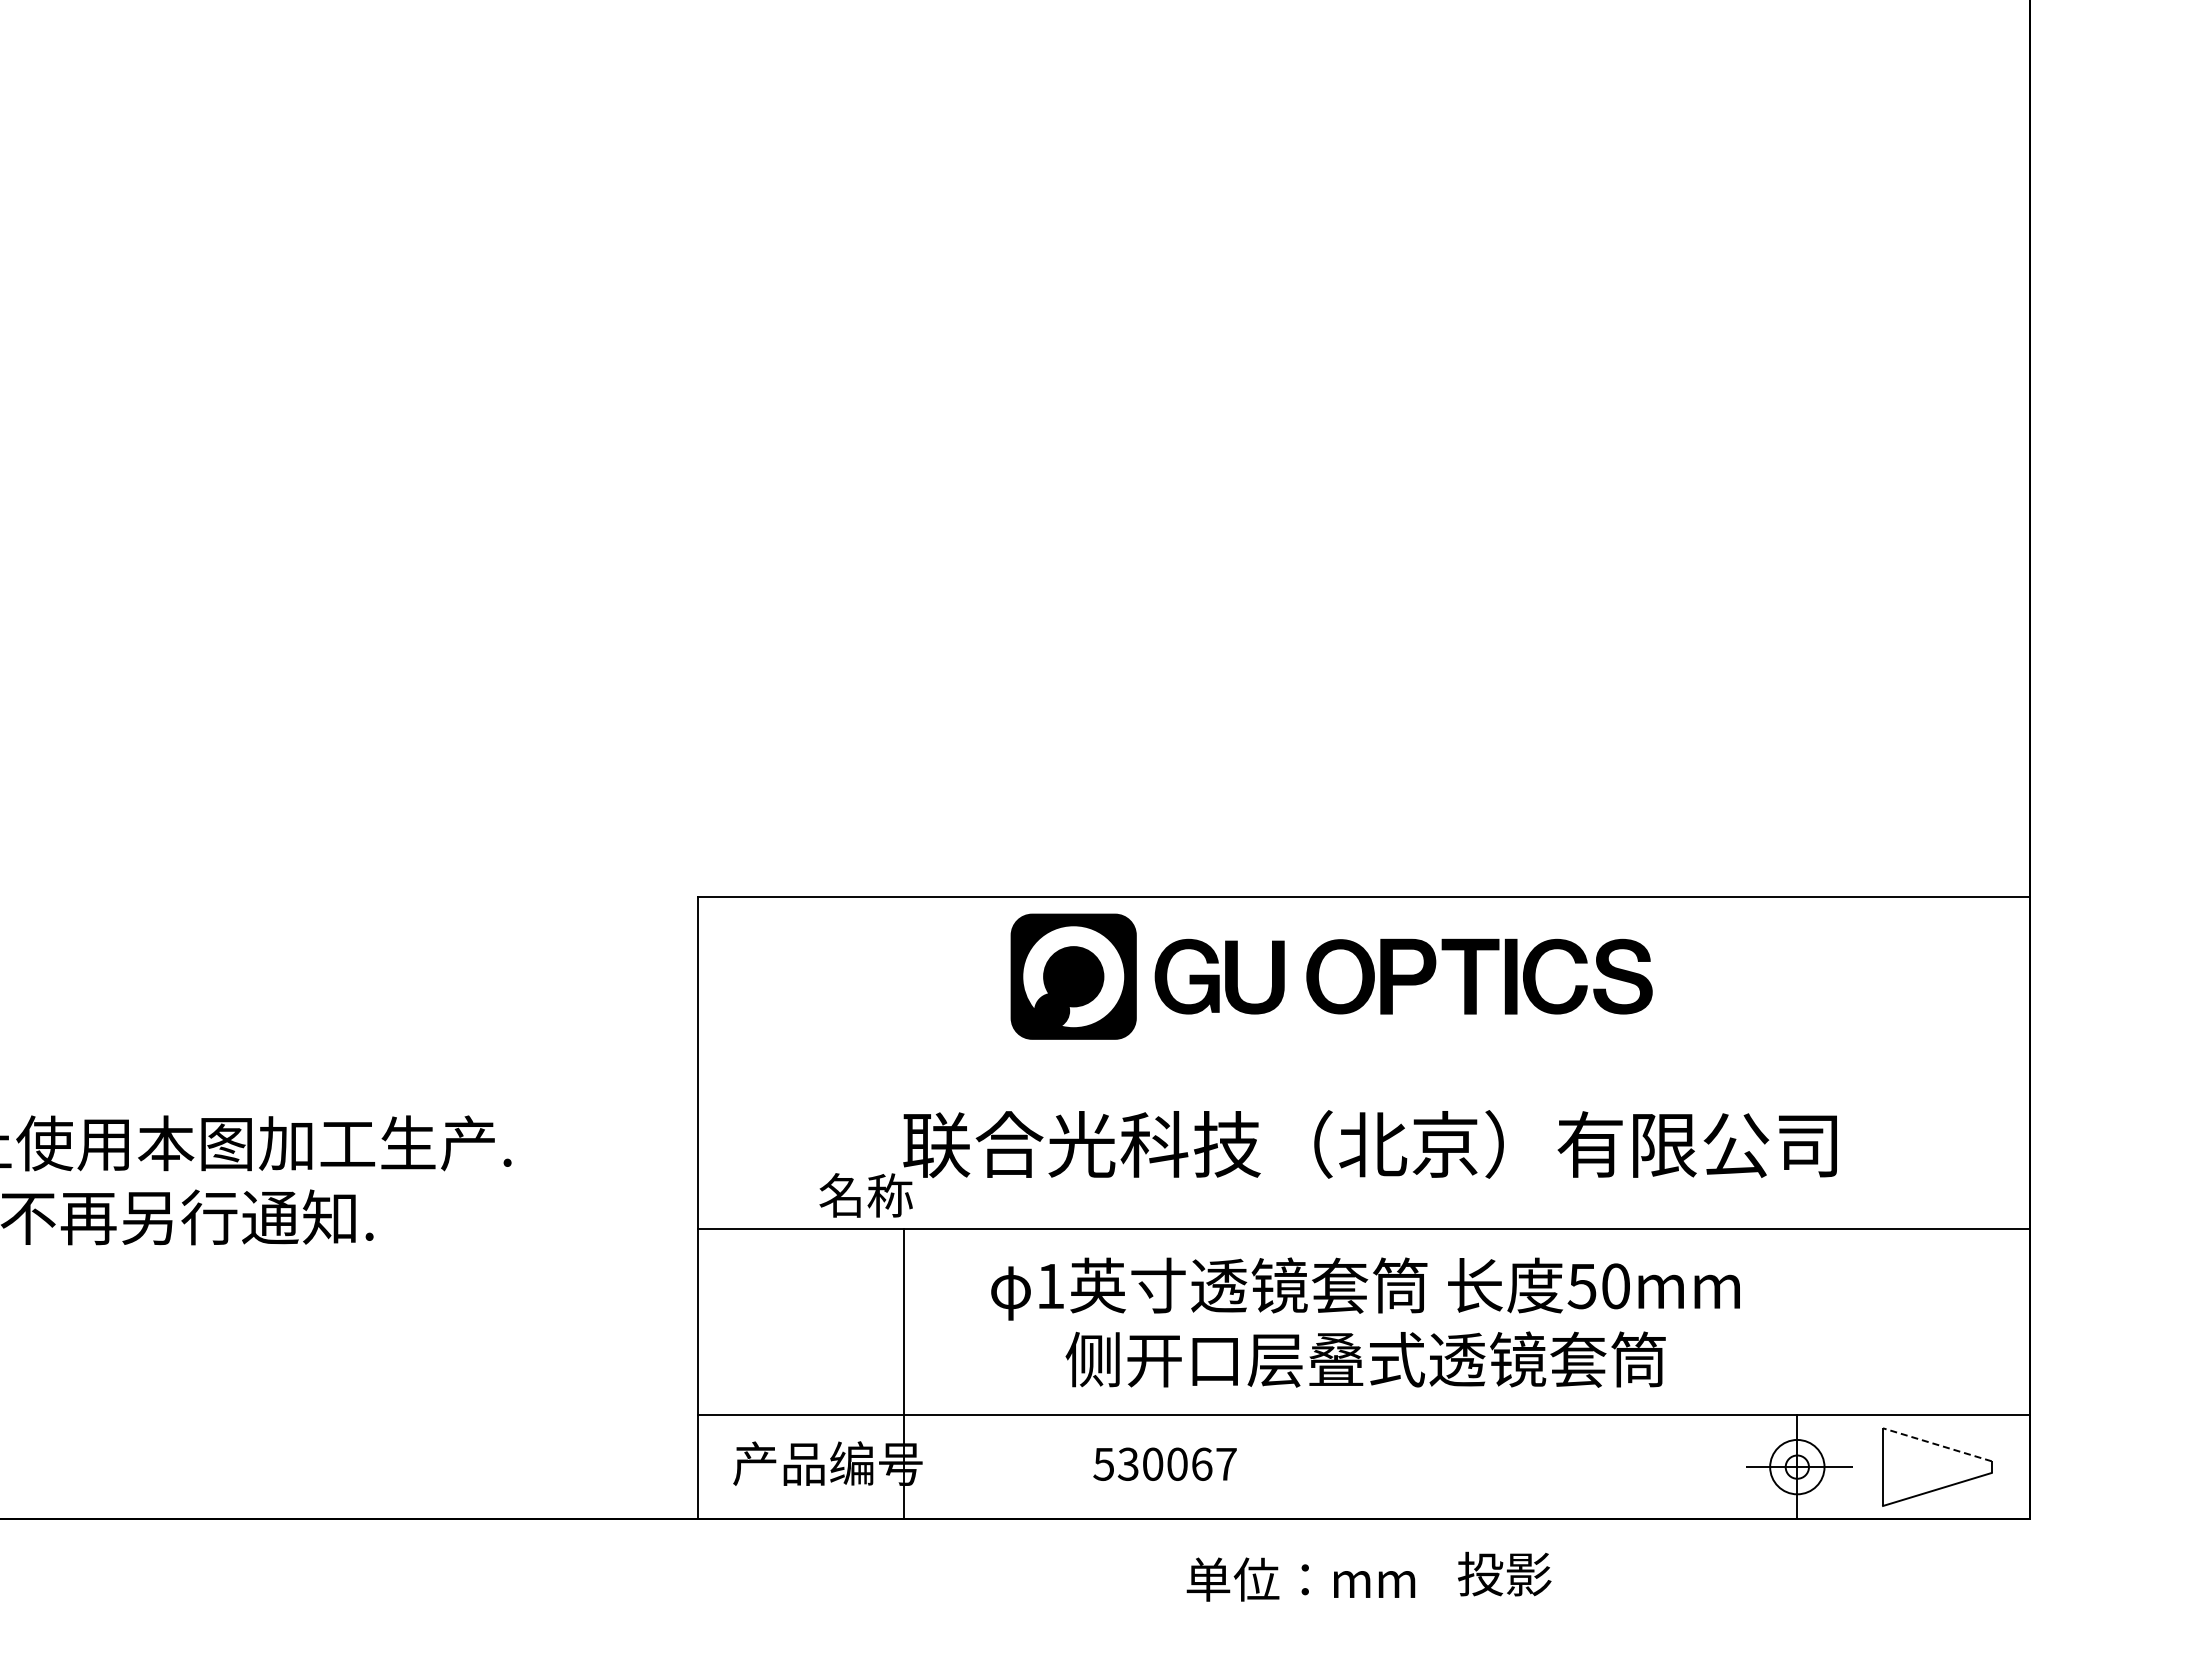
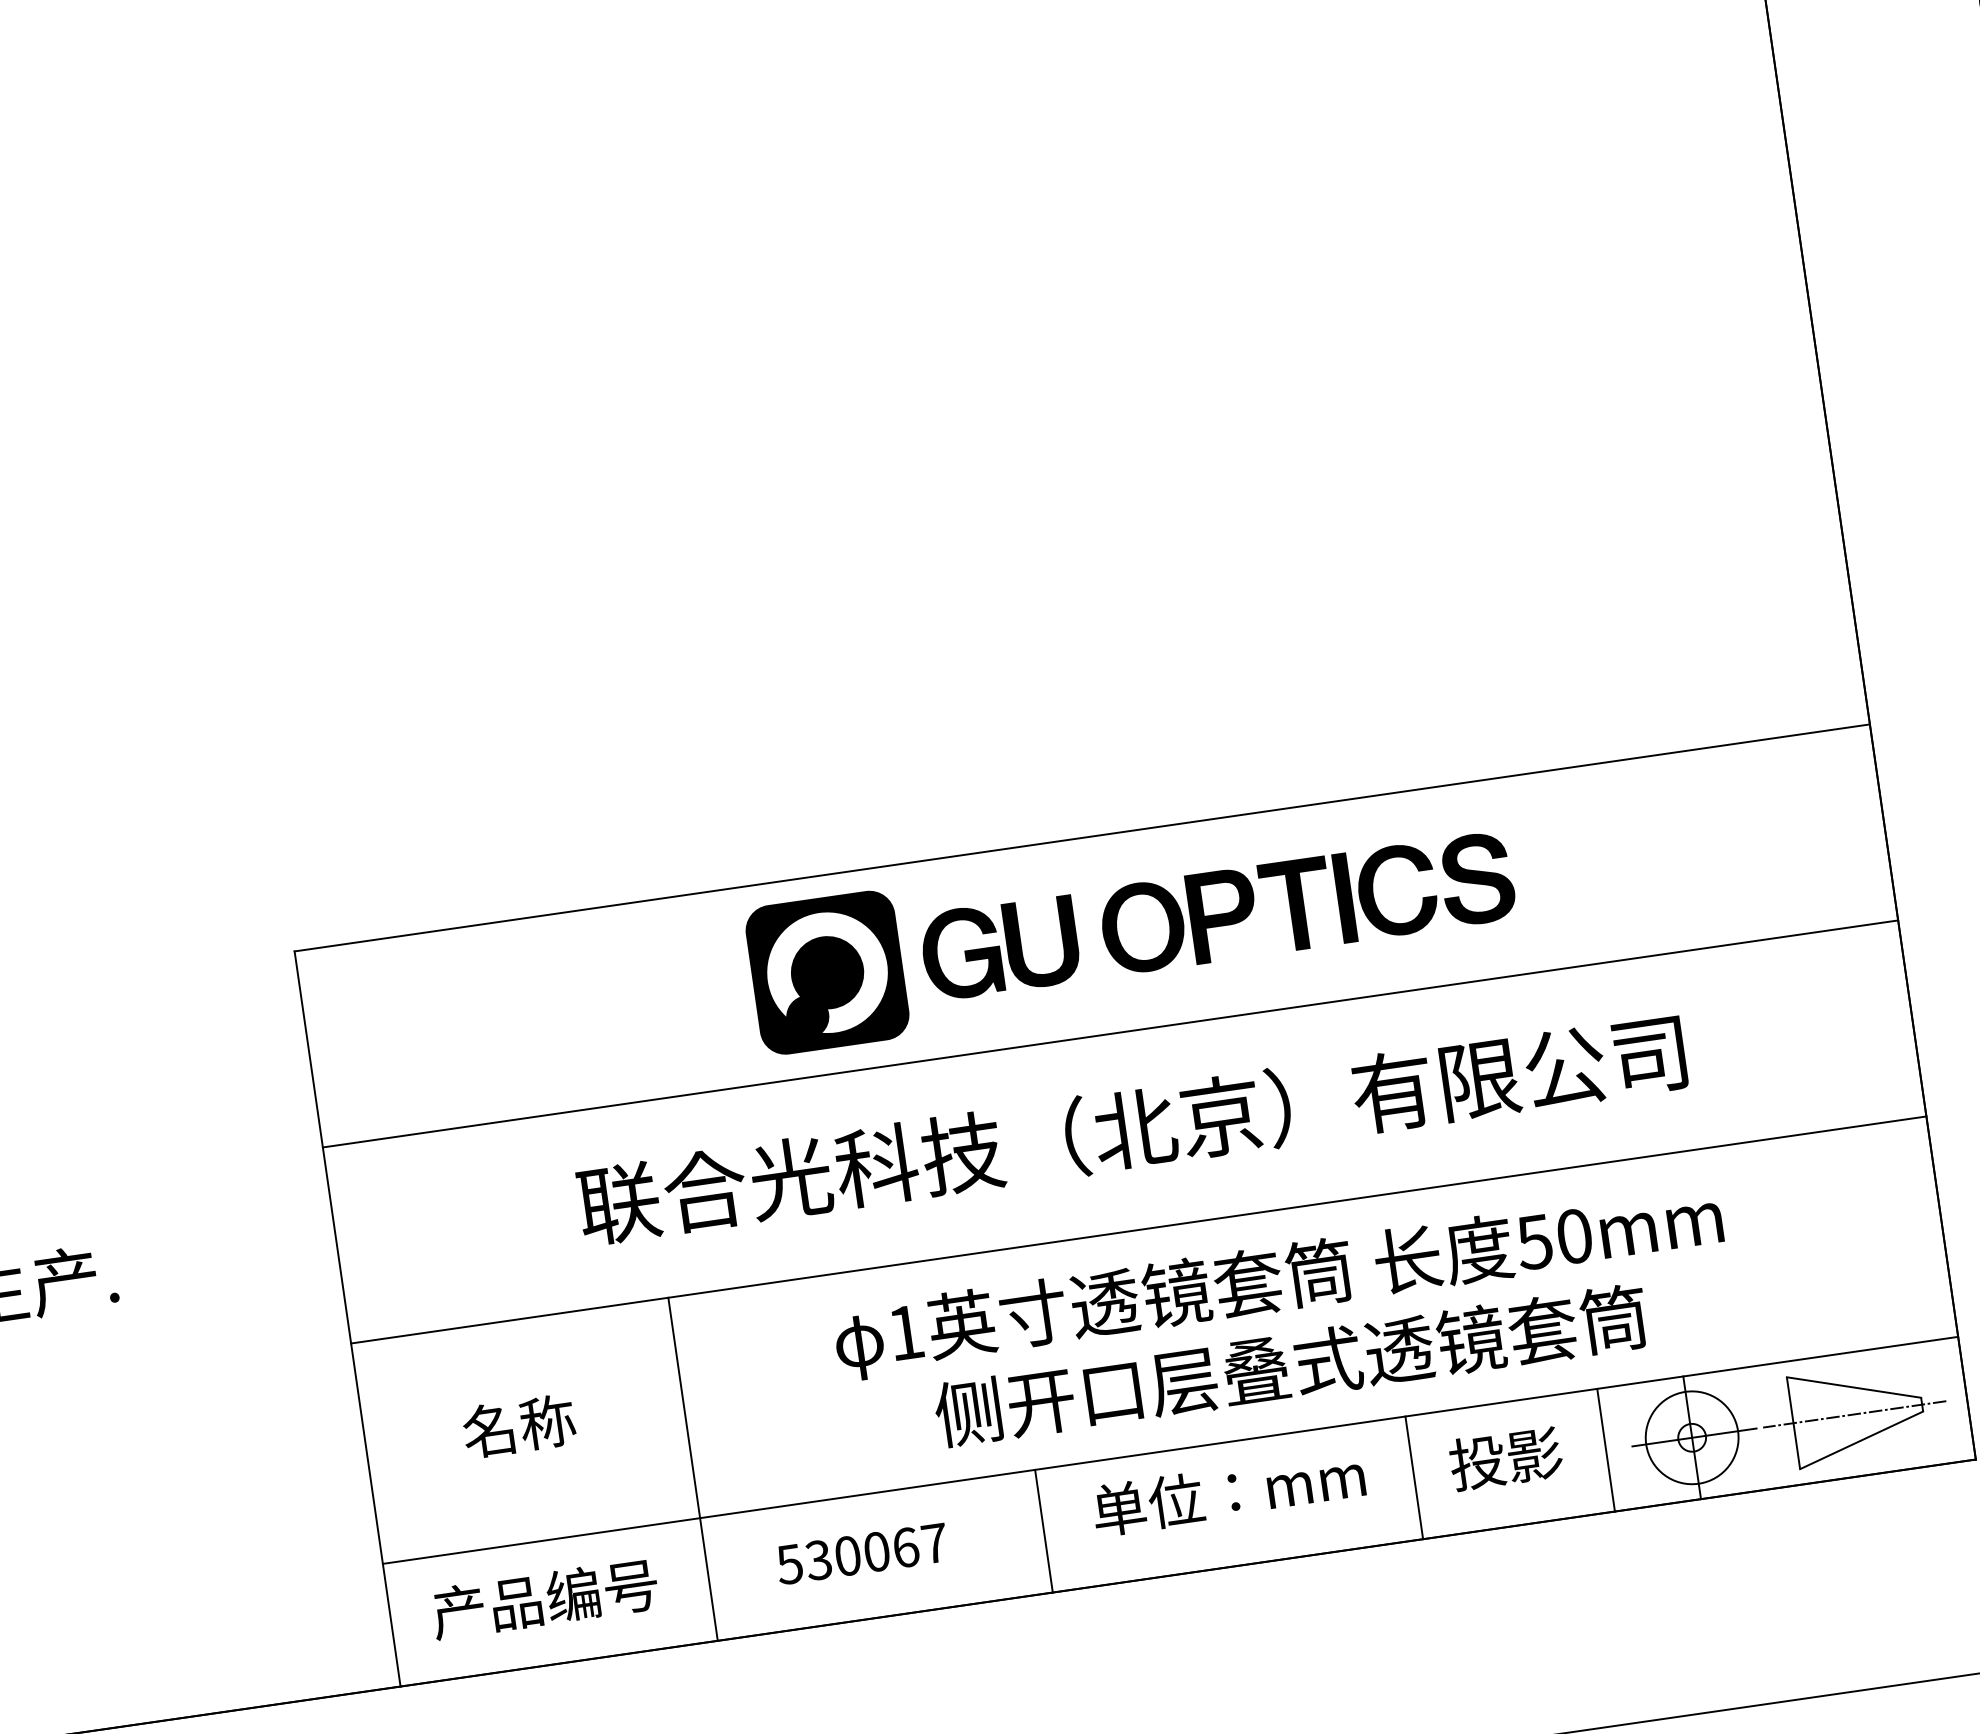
part: (1331, 976) -> (1132, 928), moved
line: (1363, 1063) -> (1110, 1034), added
text: (865, 1195) -> (518, 1426), moved
text: (1365, 1322) -> (1284, 1321), moved
line: (904, 1373) -> (693, 1468), moved
line: (1937, 1444) -> (1854, 1387), dashed -> solid
text: (1164, 1463) -> (861, 1553), moved
circle: (1797, 1466) -> (1692, 1437), size x1.43
line: (1249, 1467) -> (1044, 1531), added
line: (1562, 1467) -> (1414, 1478), added
line: (1724, 1467) -> (1606, 1450), added
line: (1934, 1467) -> (1854, 1414), added
text: (1504, 1573) -> (1505, 1457), moved
text: (1300, 1579) -> (1228, 1493), moved

